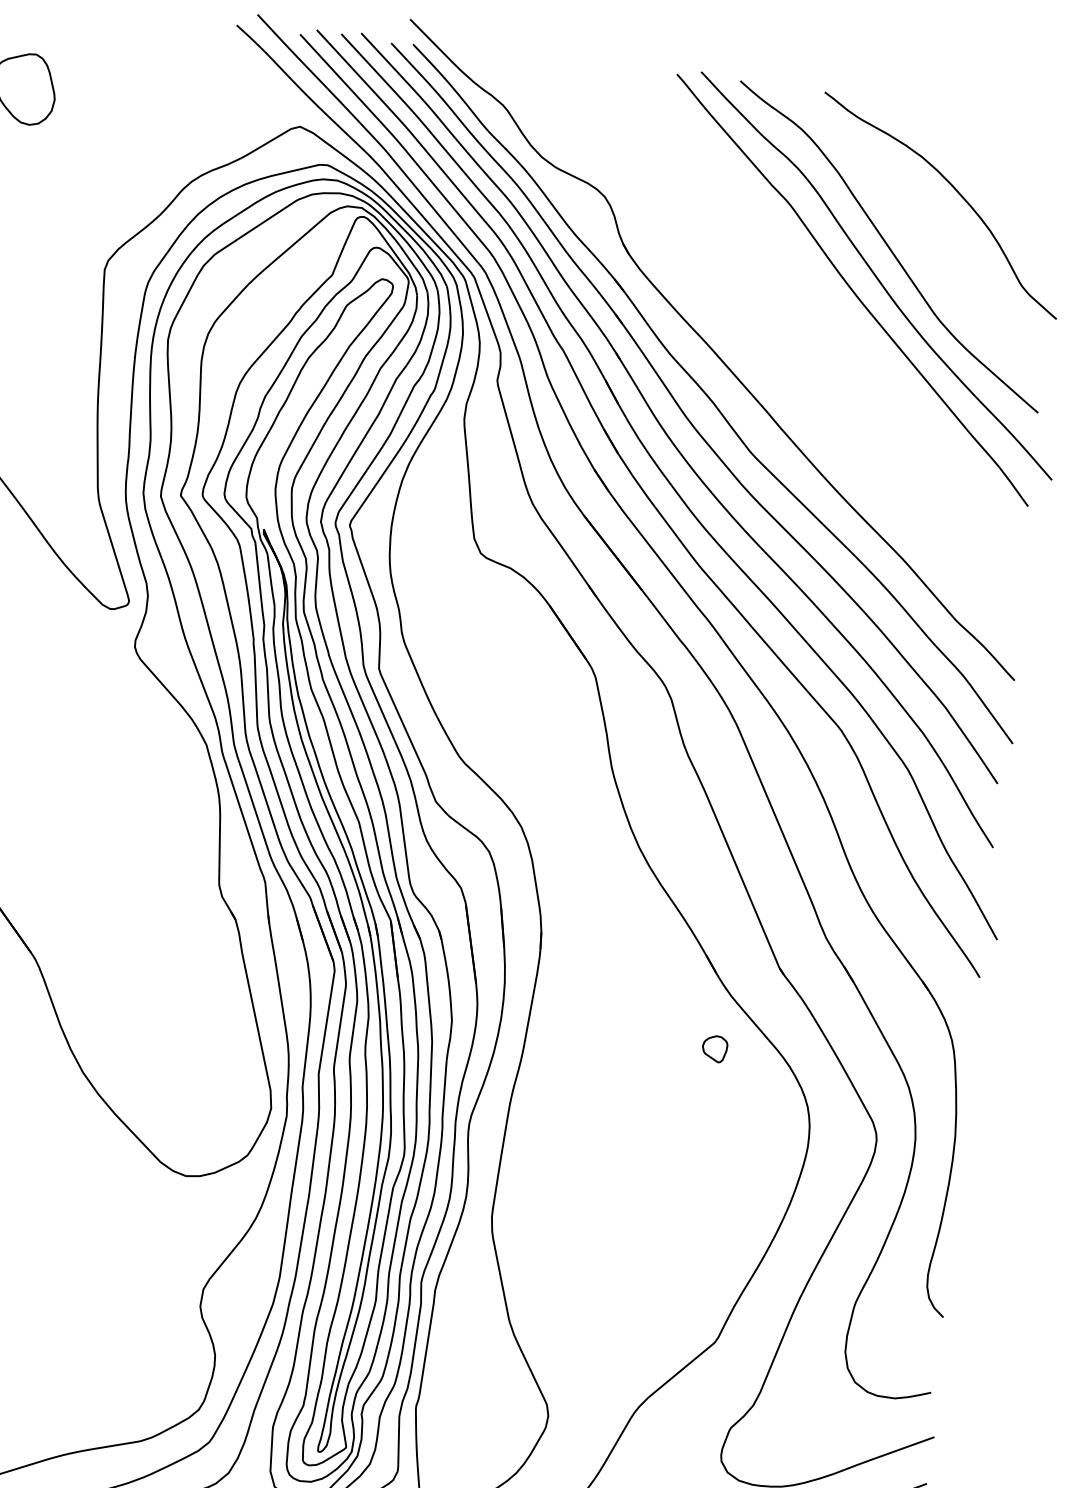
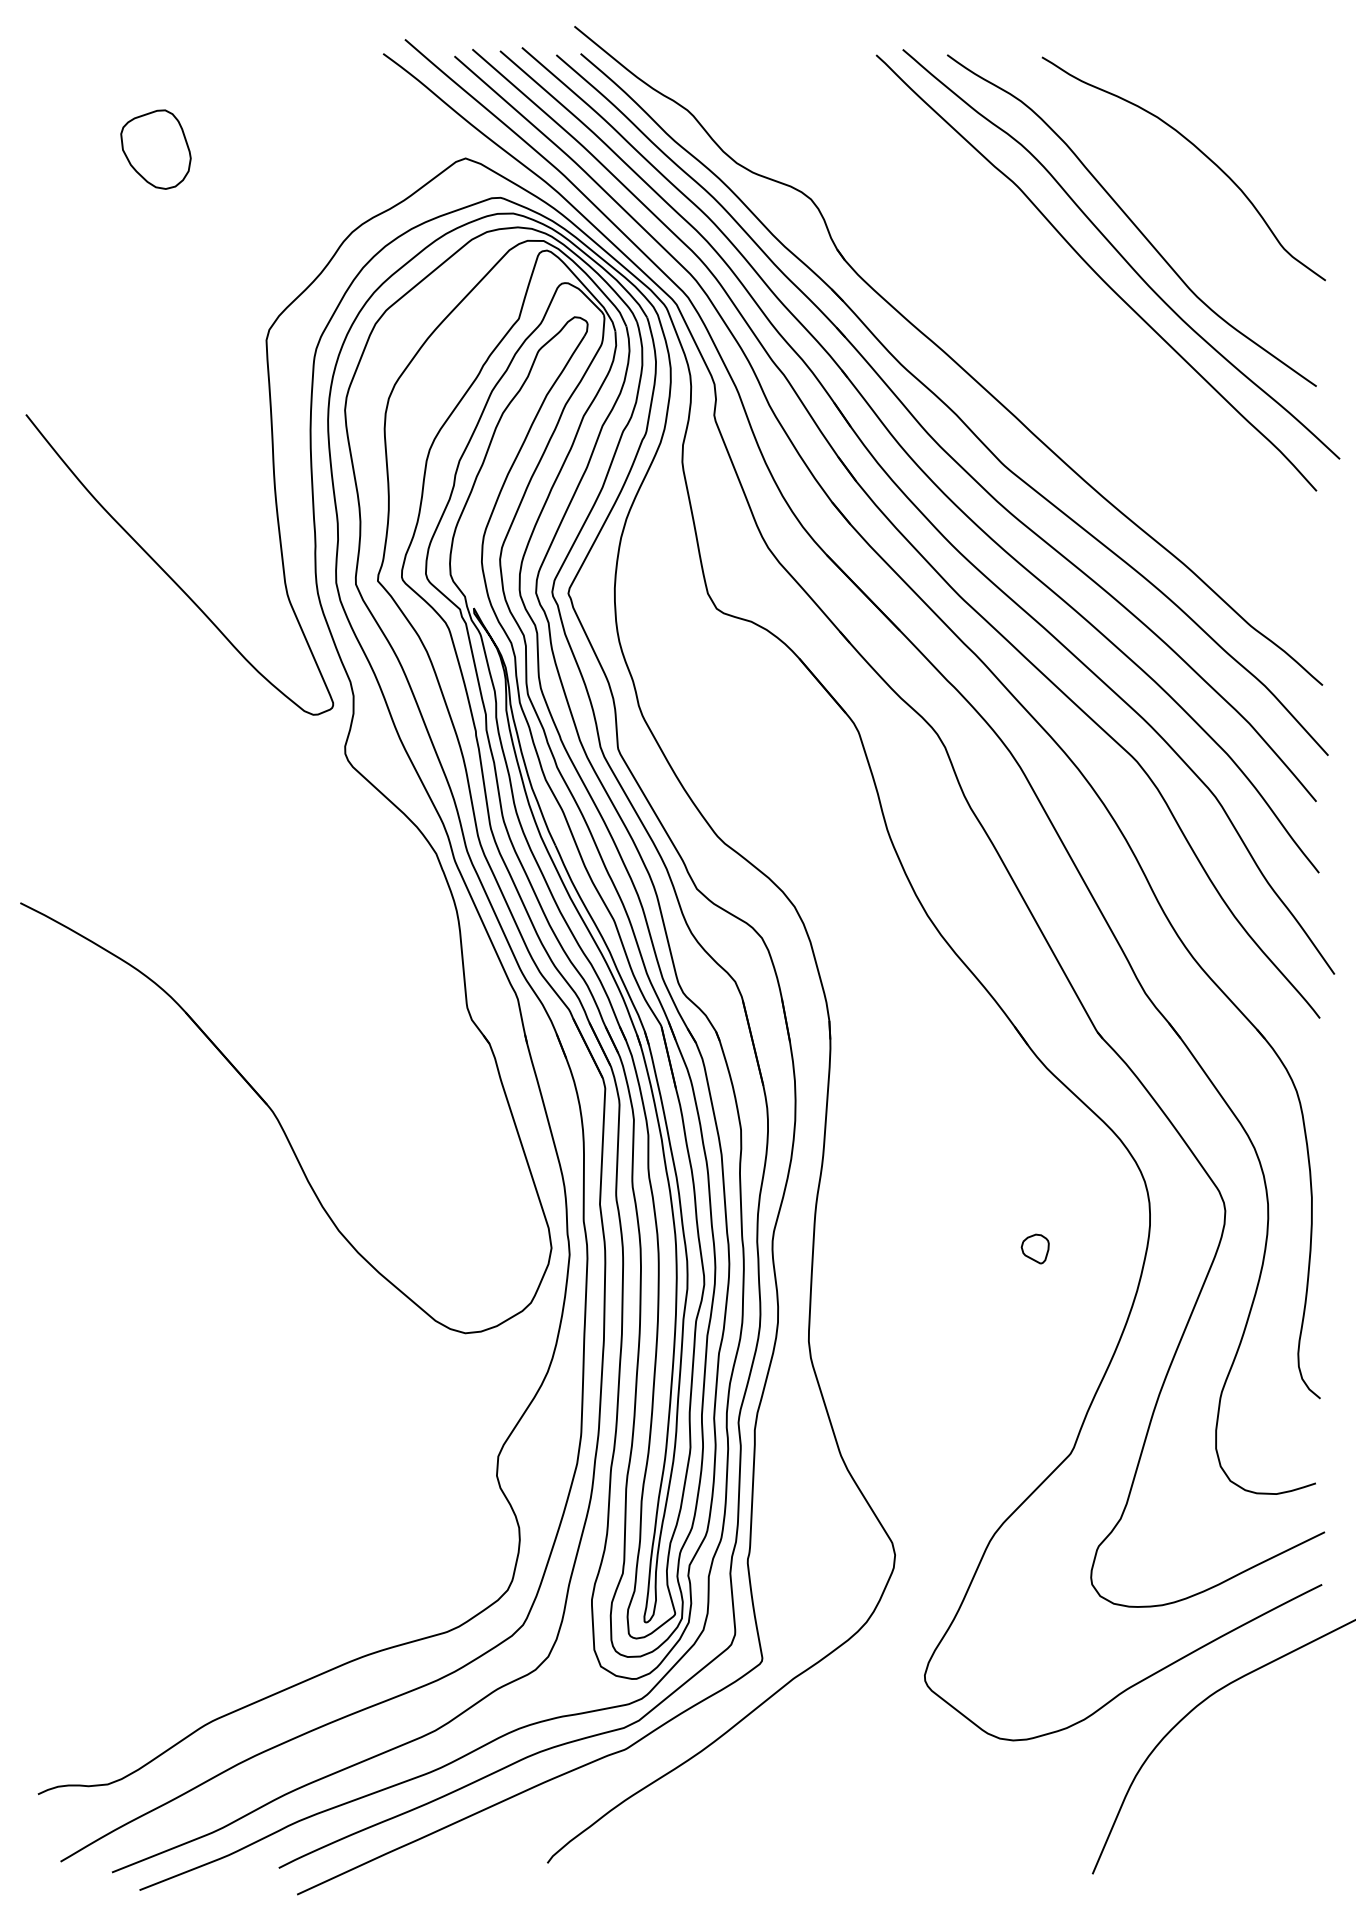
part: (714, 1048) -> (1034, 1248), moved

